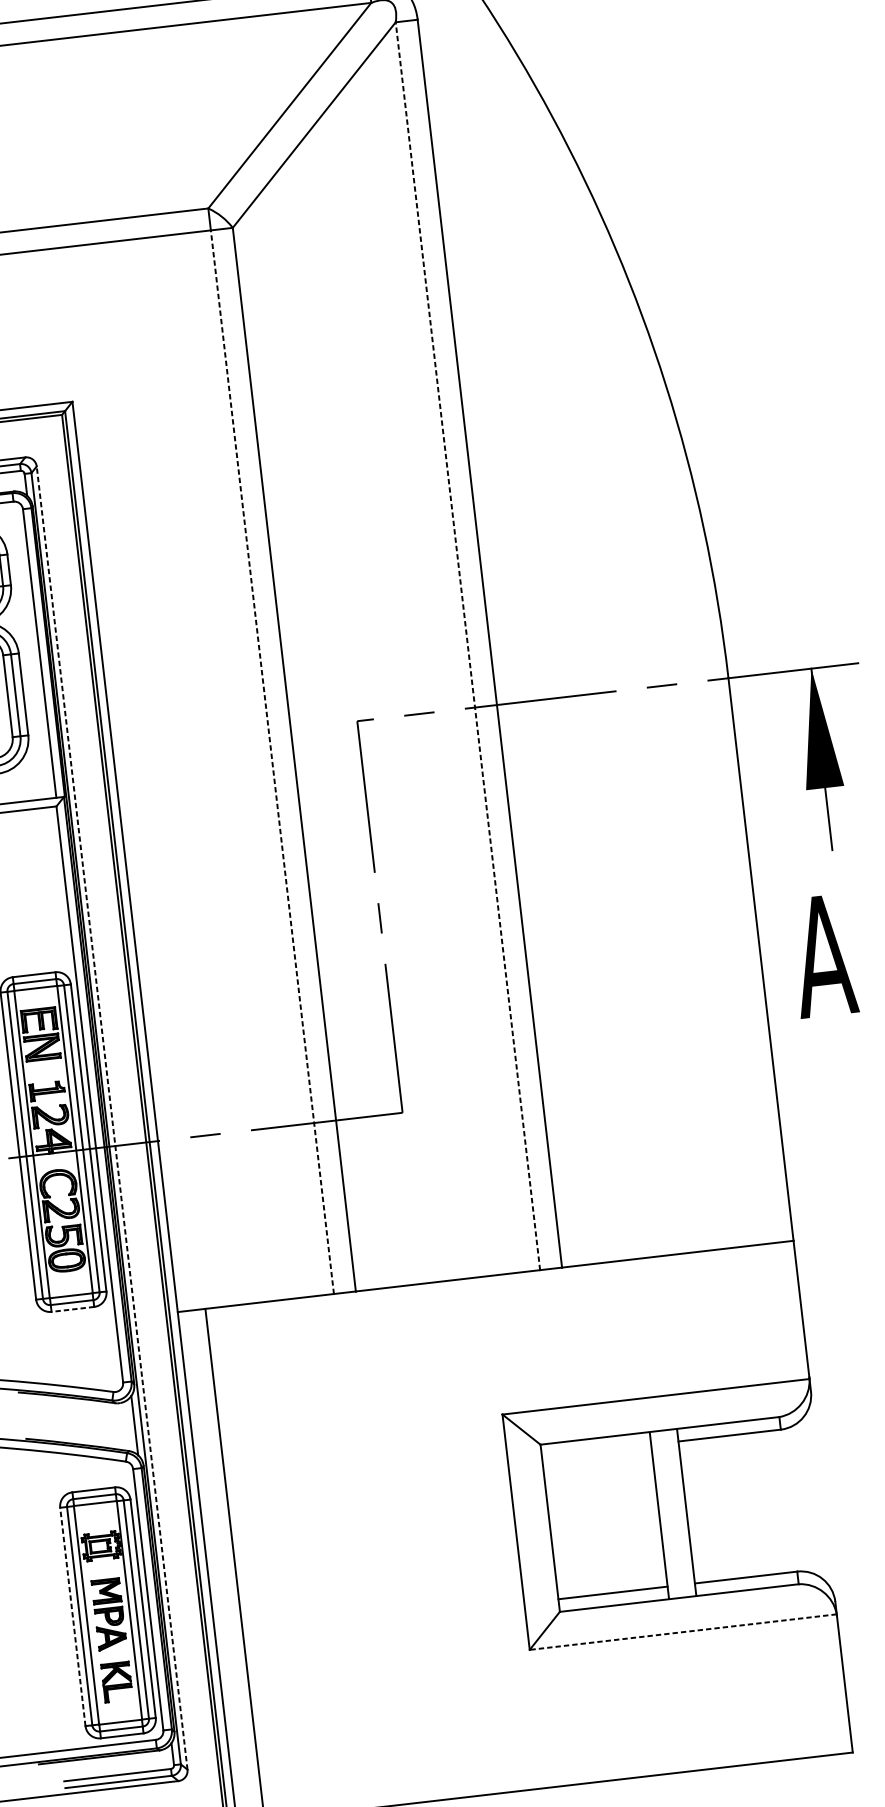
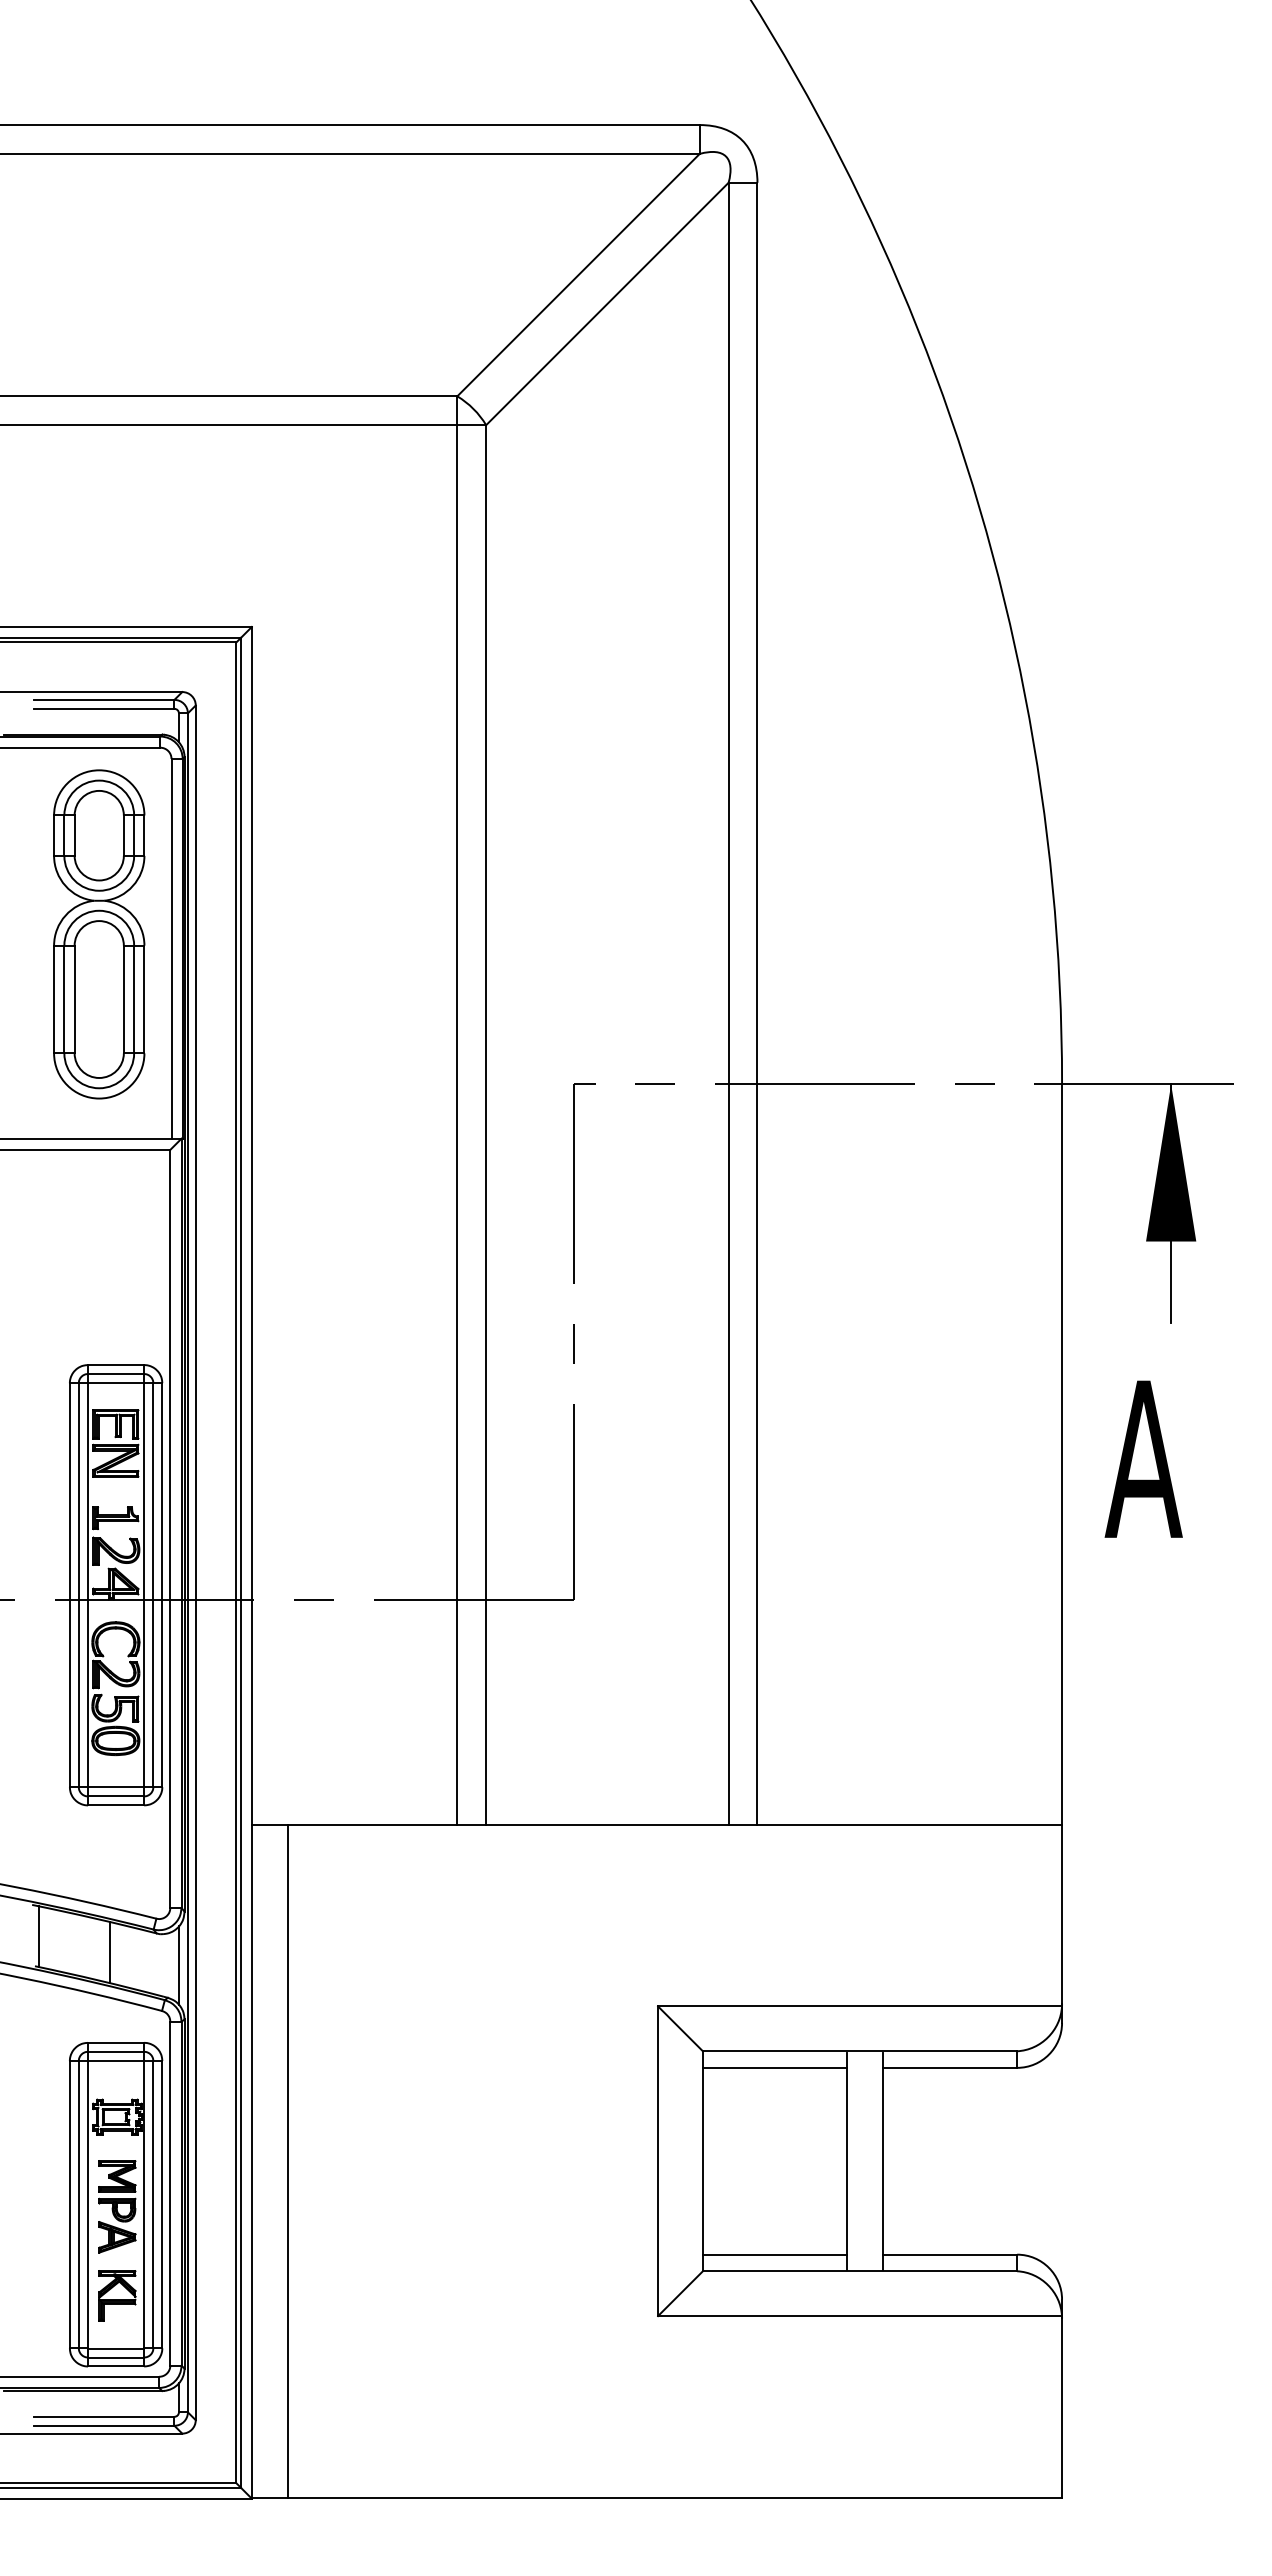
line: (467, 646) -> (728, 1003), dashed -> solid
line: (272, 761) -> (457, 1124), dashed -> solid
line: (111, 1117) -> (195, 1562), dashed -> solid
line: (72, 1309) -> (115, 1805), dashed -> solid
line: (26, 1415) -> (39, 1936), added
line: (80, 1421) -> (109, 1952), added
line: (596, 1450) -> (774, 2067), added
line: (72, 1616) -> (69, 2204), dashed -> solid
line: (683, 1632) -> (860, 2316), dashed -> solid

